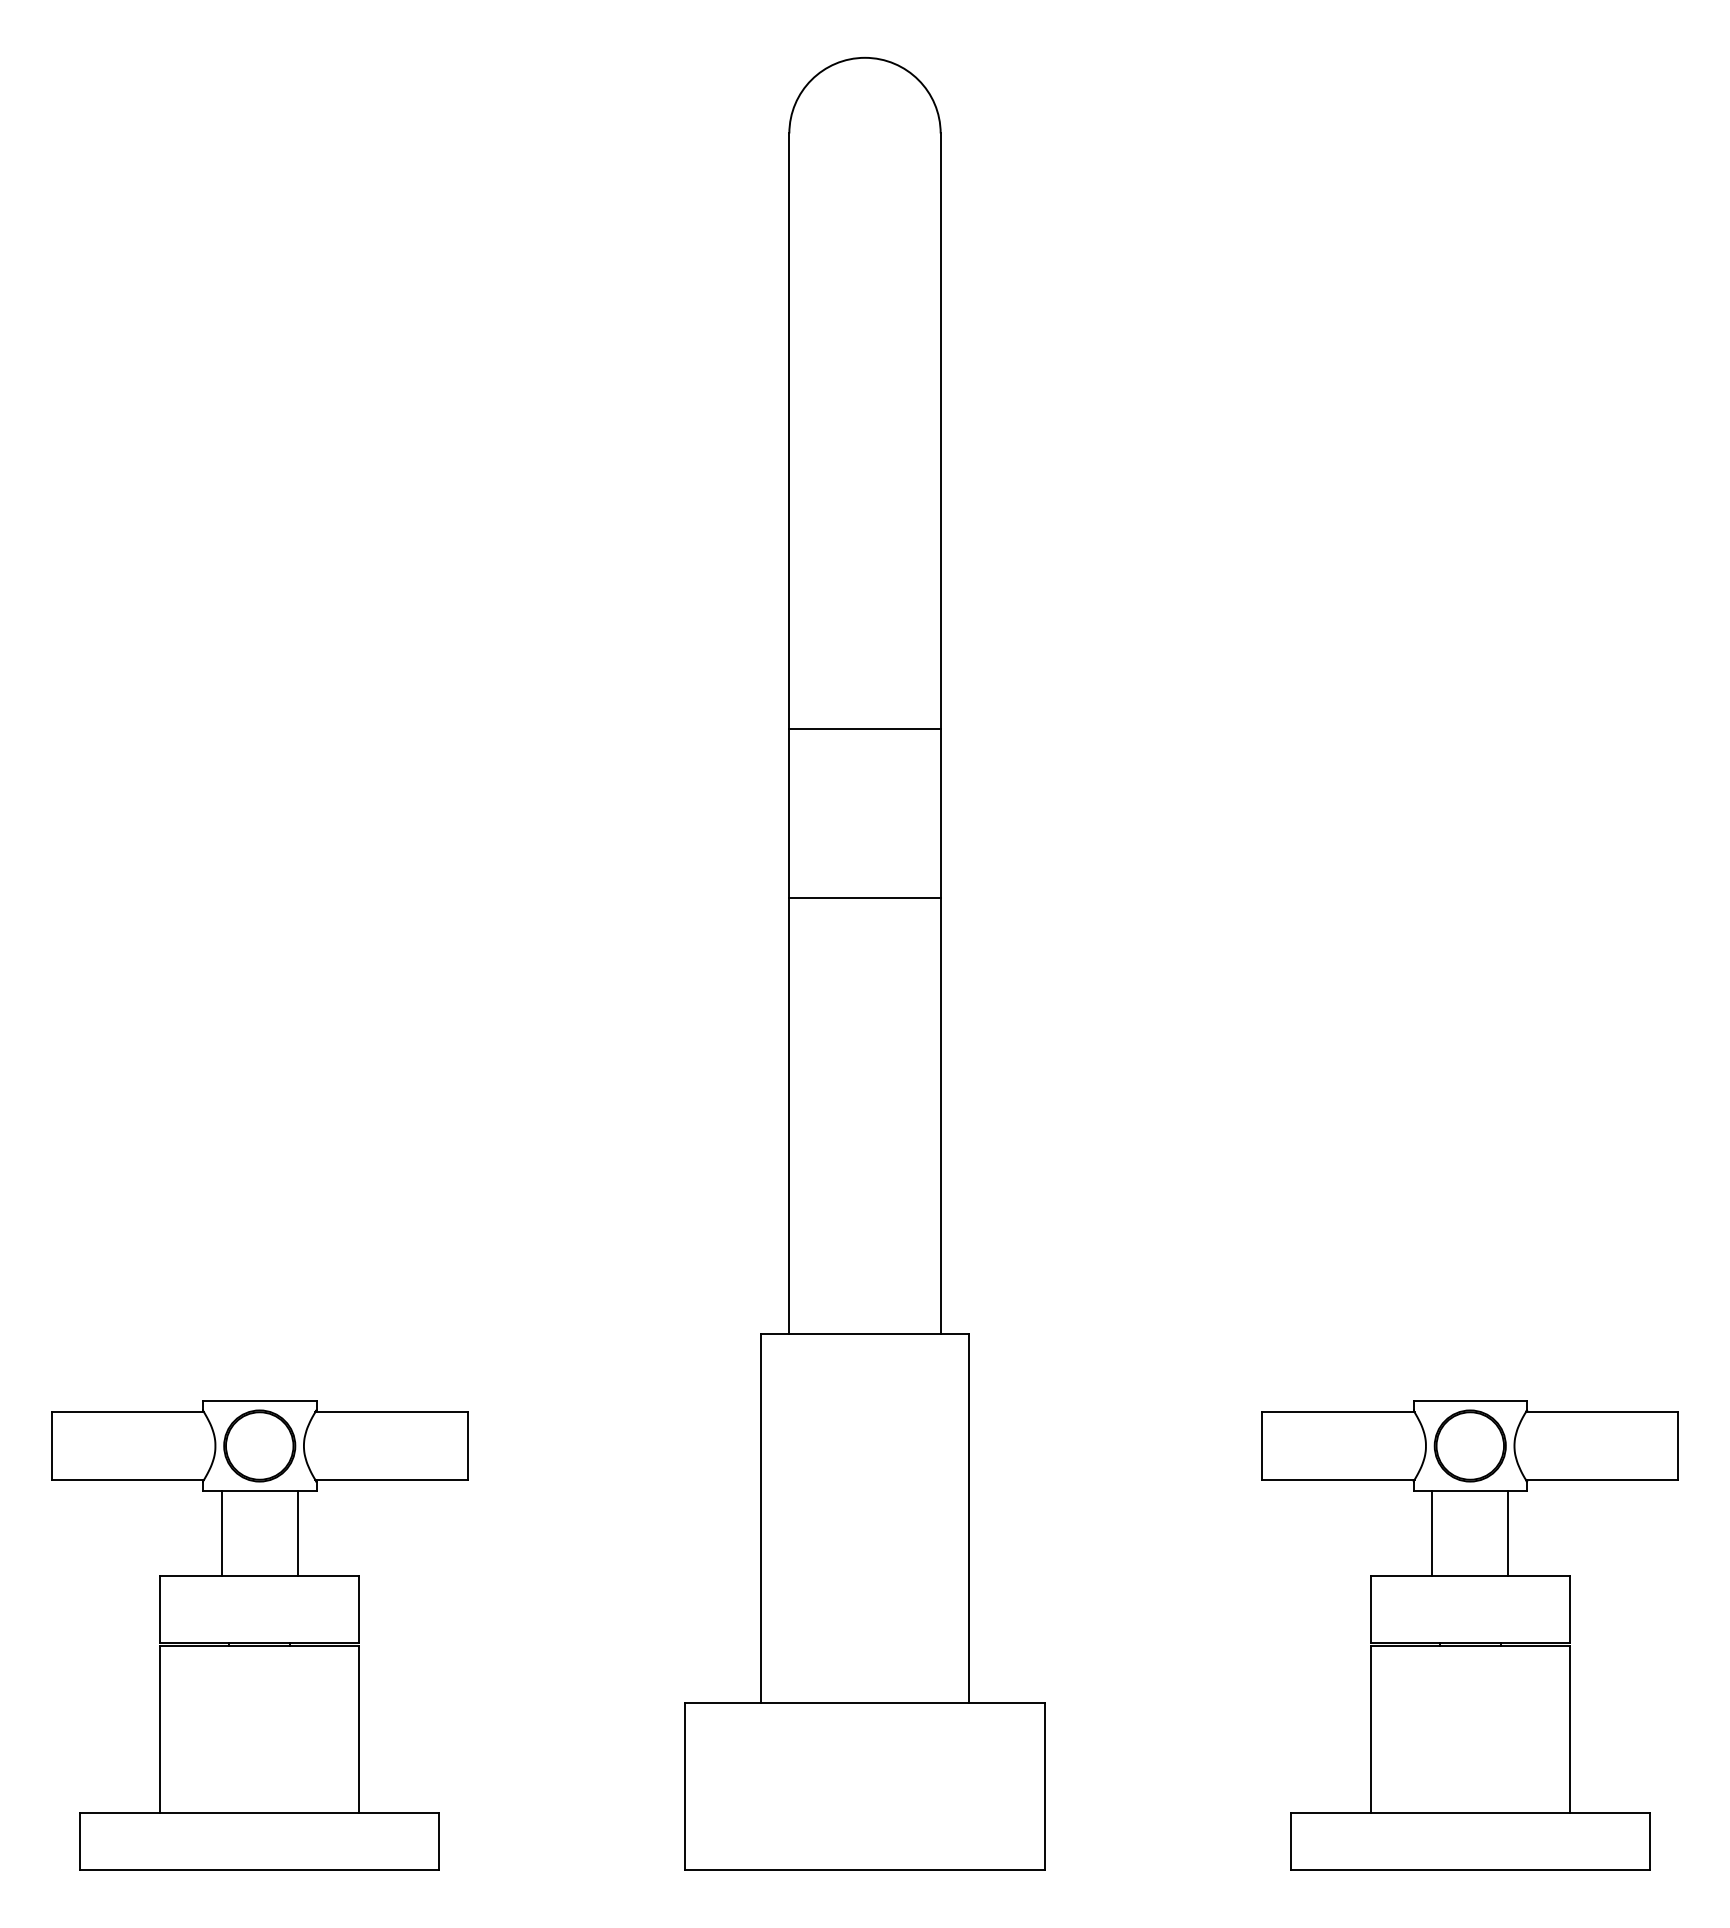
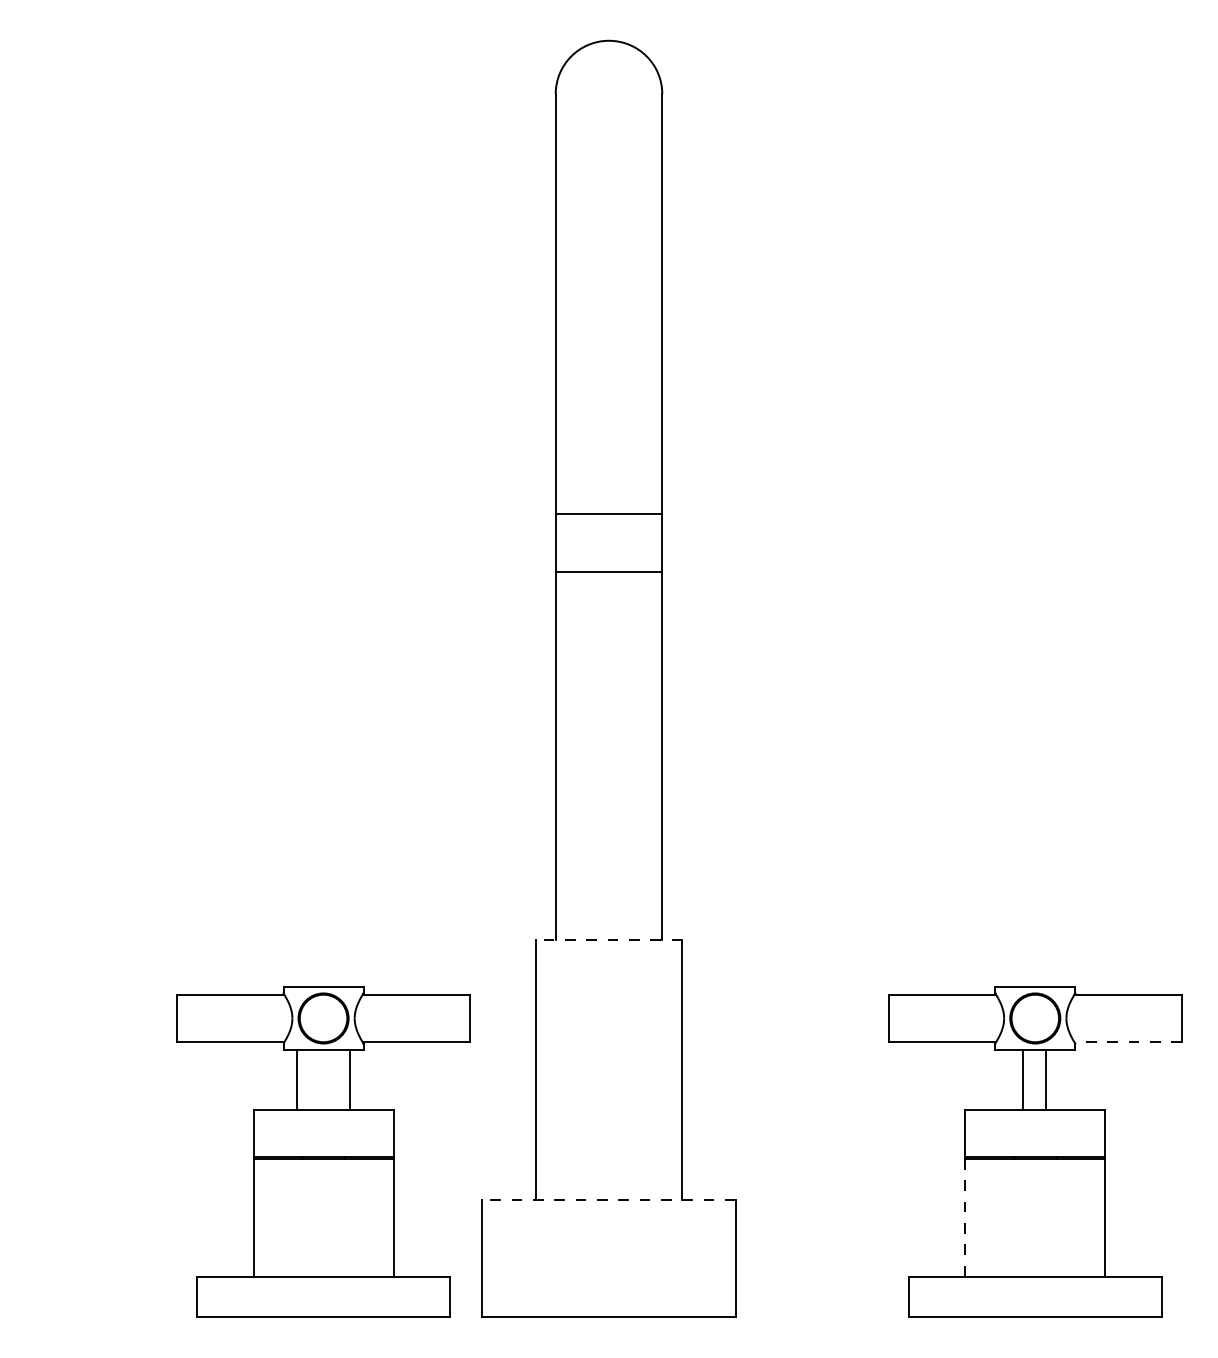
line: (864, 897) -> (608, 572), moved
line: (864, 1334) -> (608, 939), solid -> dashed
line: (1601, 1479) -> (1127, 1042), solid -> dashed
line: (1432, 1533) -> (1046, 1080), moved
line: (1508, 1533) -> (1022, 1080), moved
part: (259, 1635) -> (323, 1151), moved
line: (864, 1703) -> (608, 1199), solid -> dashed
line: (1370, 1729) -> (965, 1218), solid -> dashed

